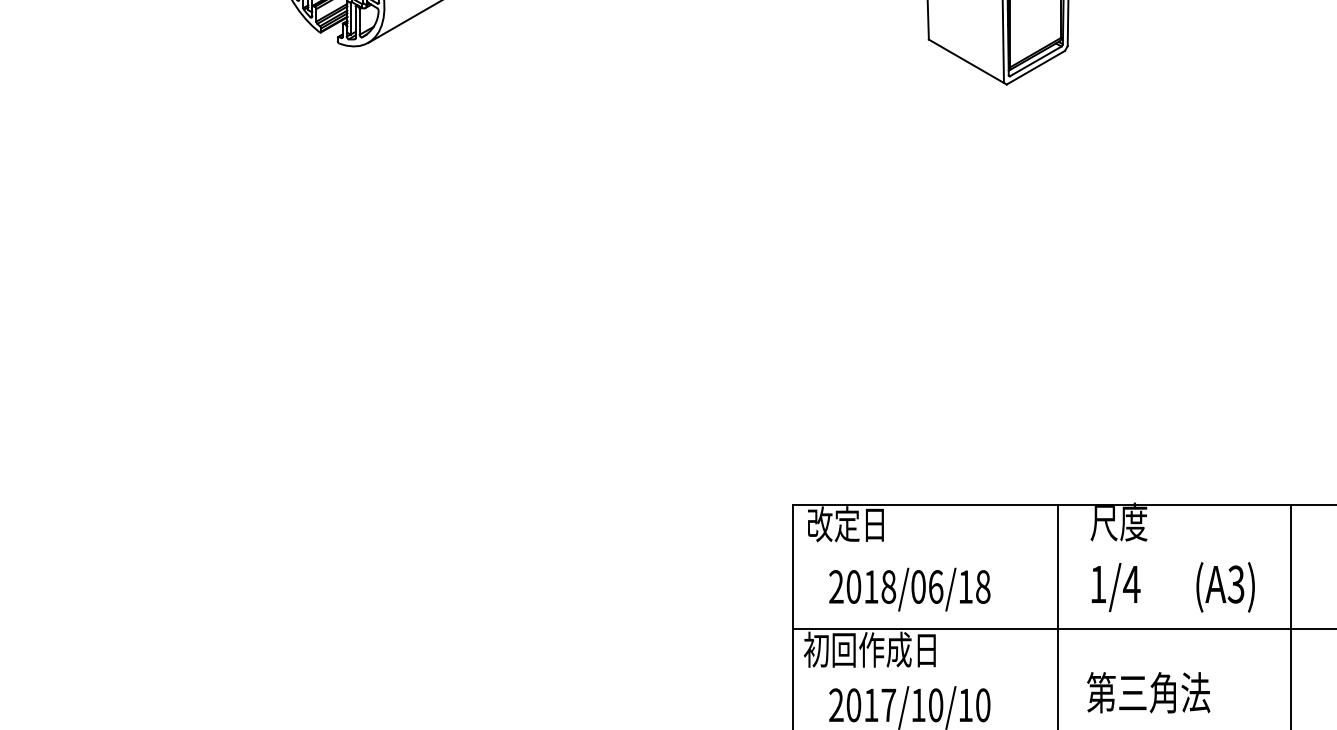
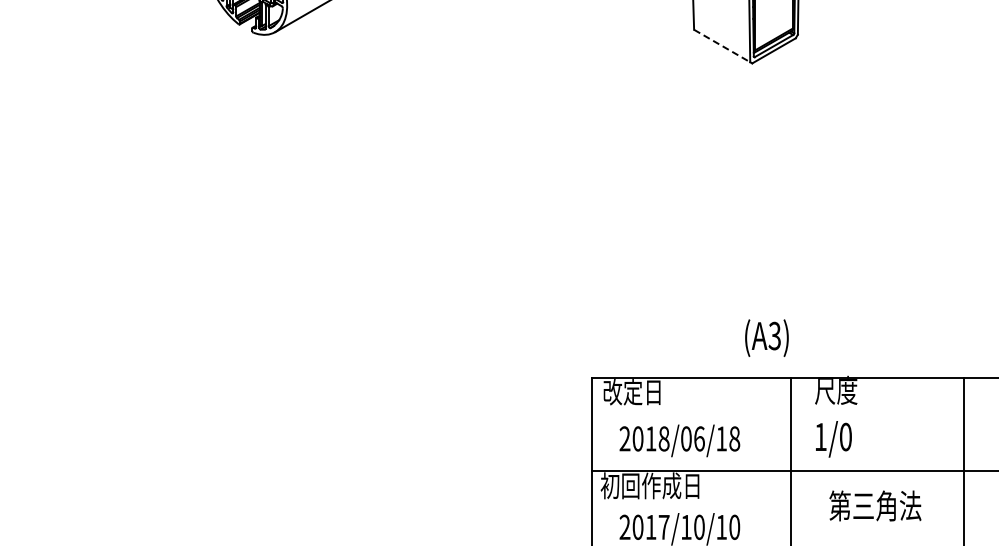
line: (966, 61) -> (722, 46), solid -> dashed
text: (1131, 583) -> (845, 436), 1/4 -> 1/0
text: (1225, 586) -> (766, 337), moved
text: (1148, 692) -> (875, 505), moved

